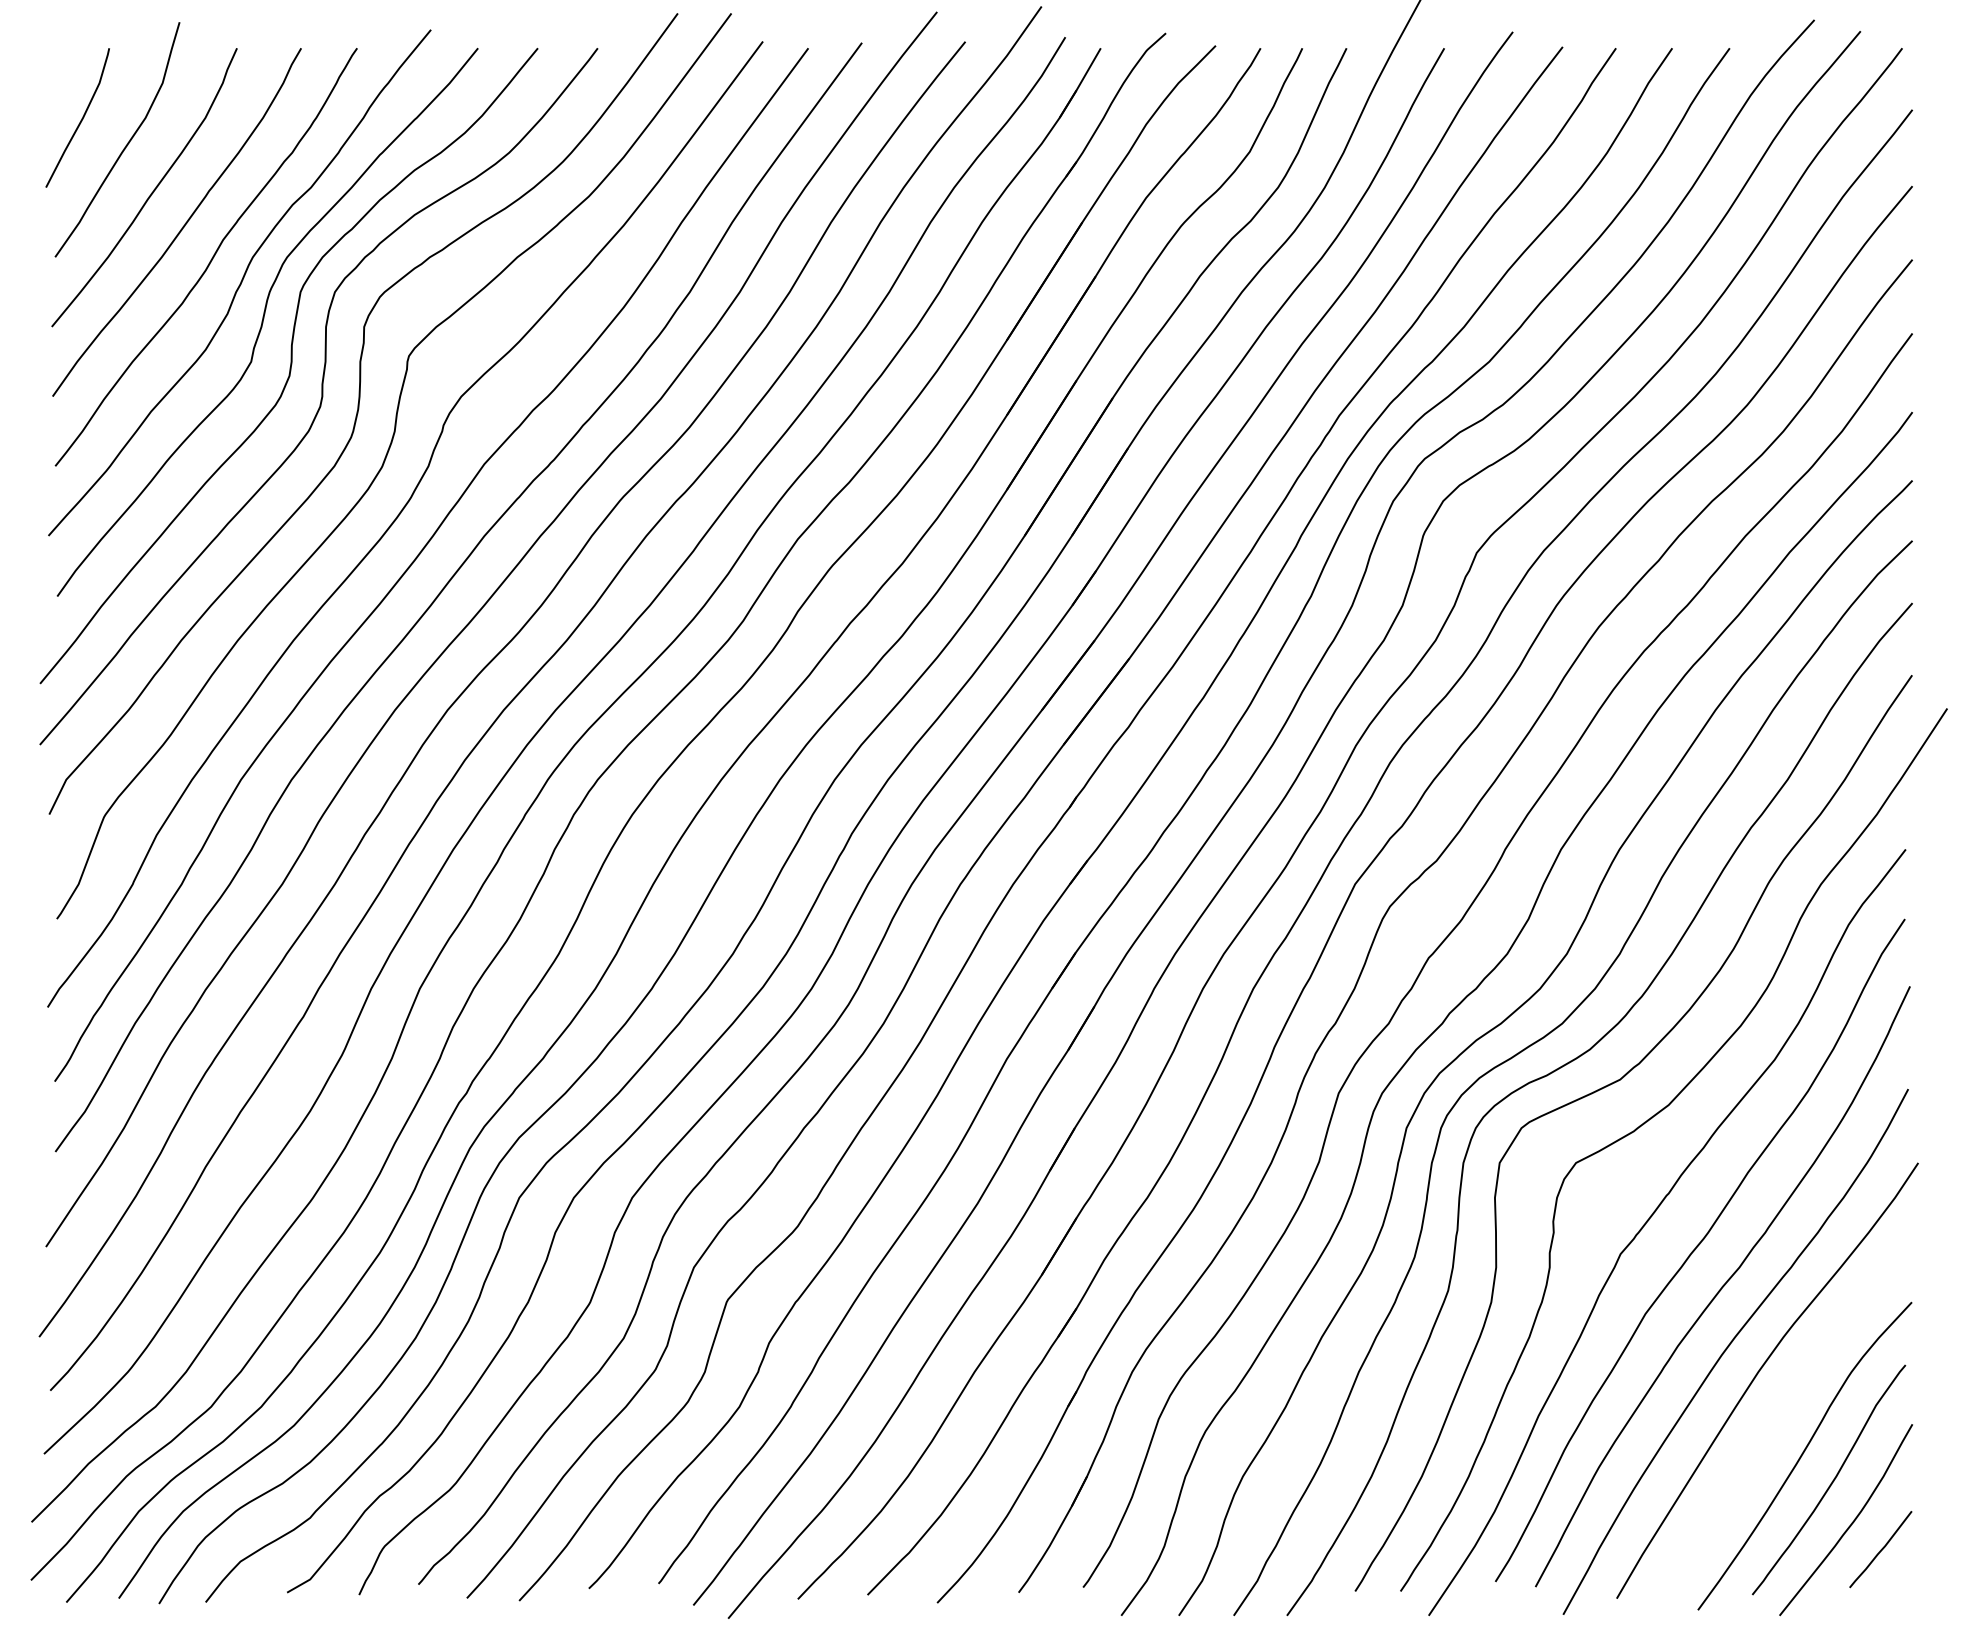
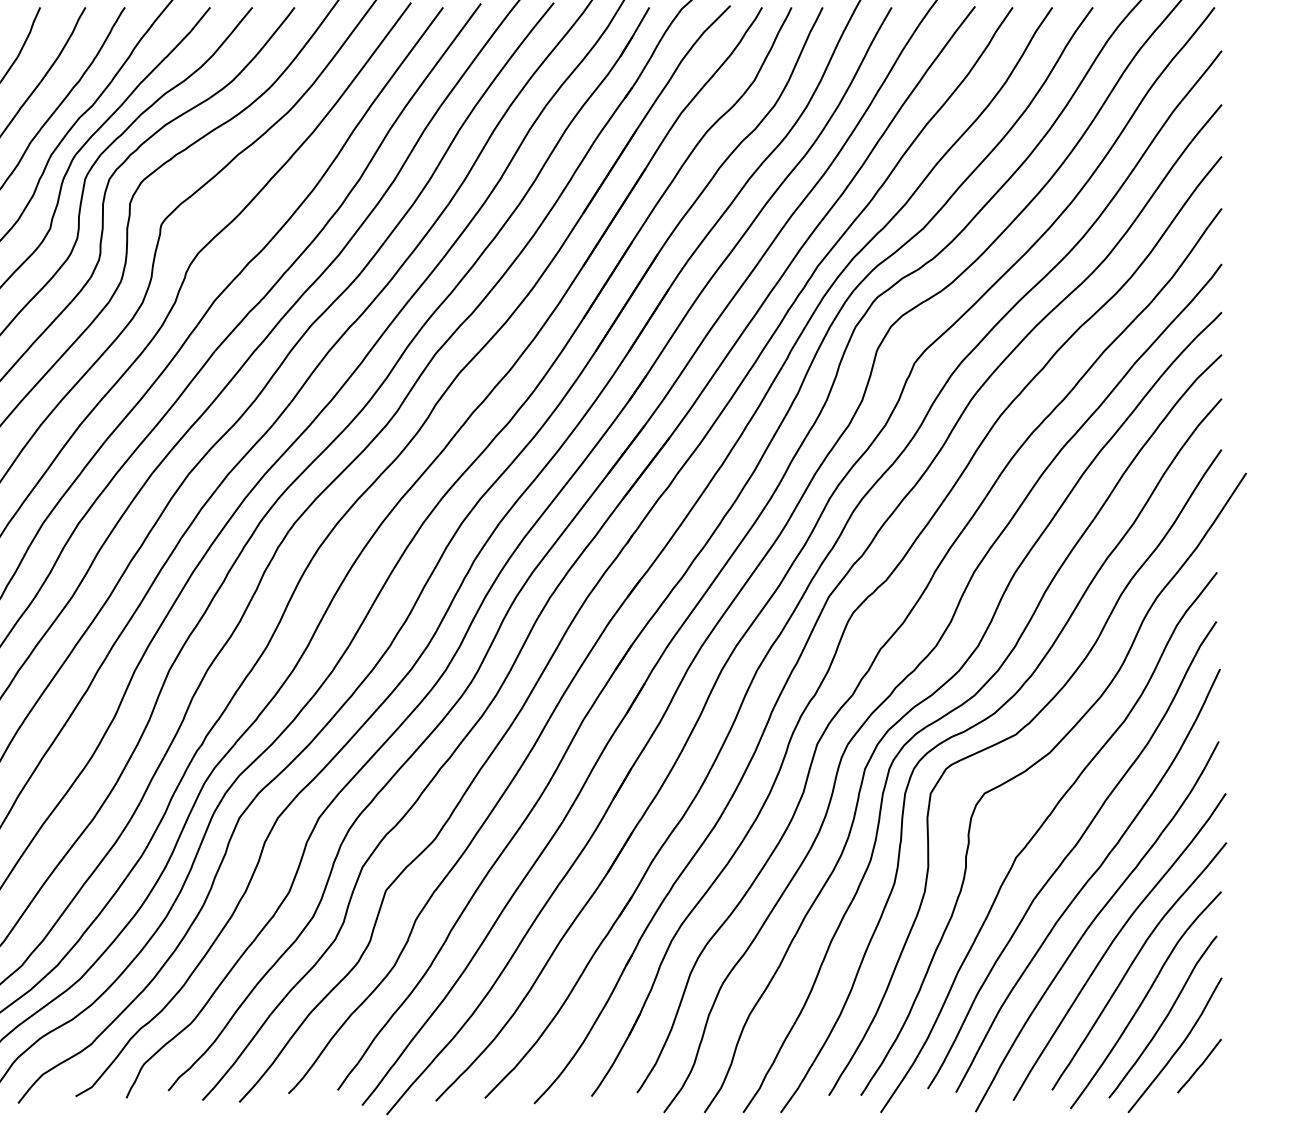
curve: (1787, 1402) -> (1133, 962), added

